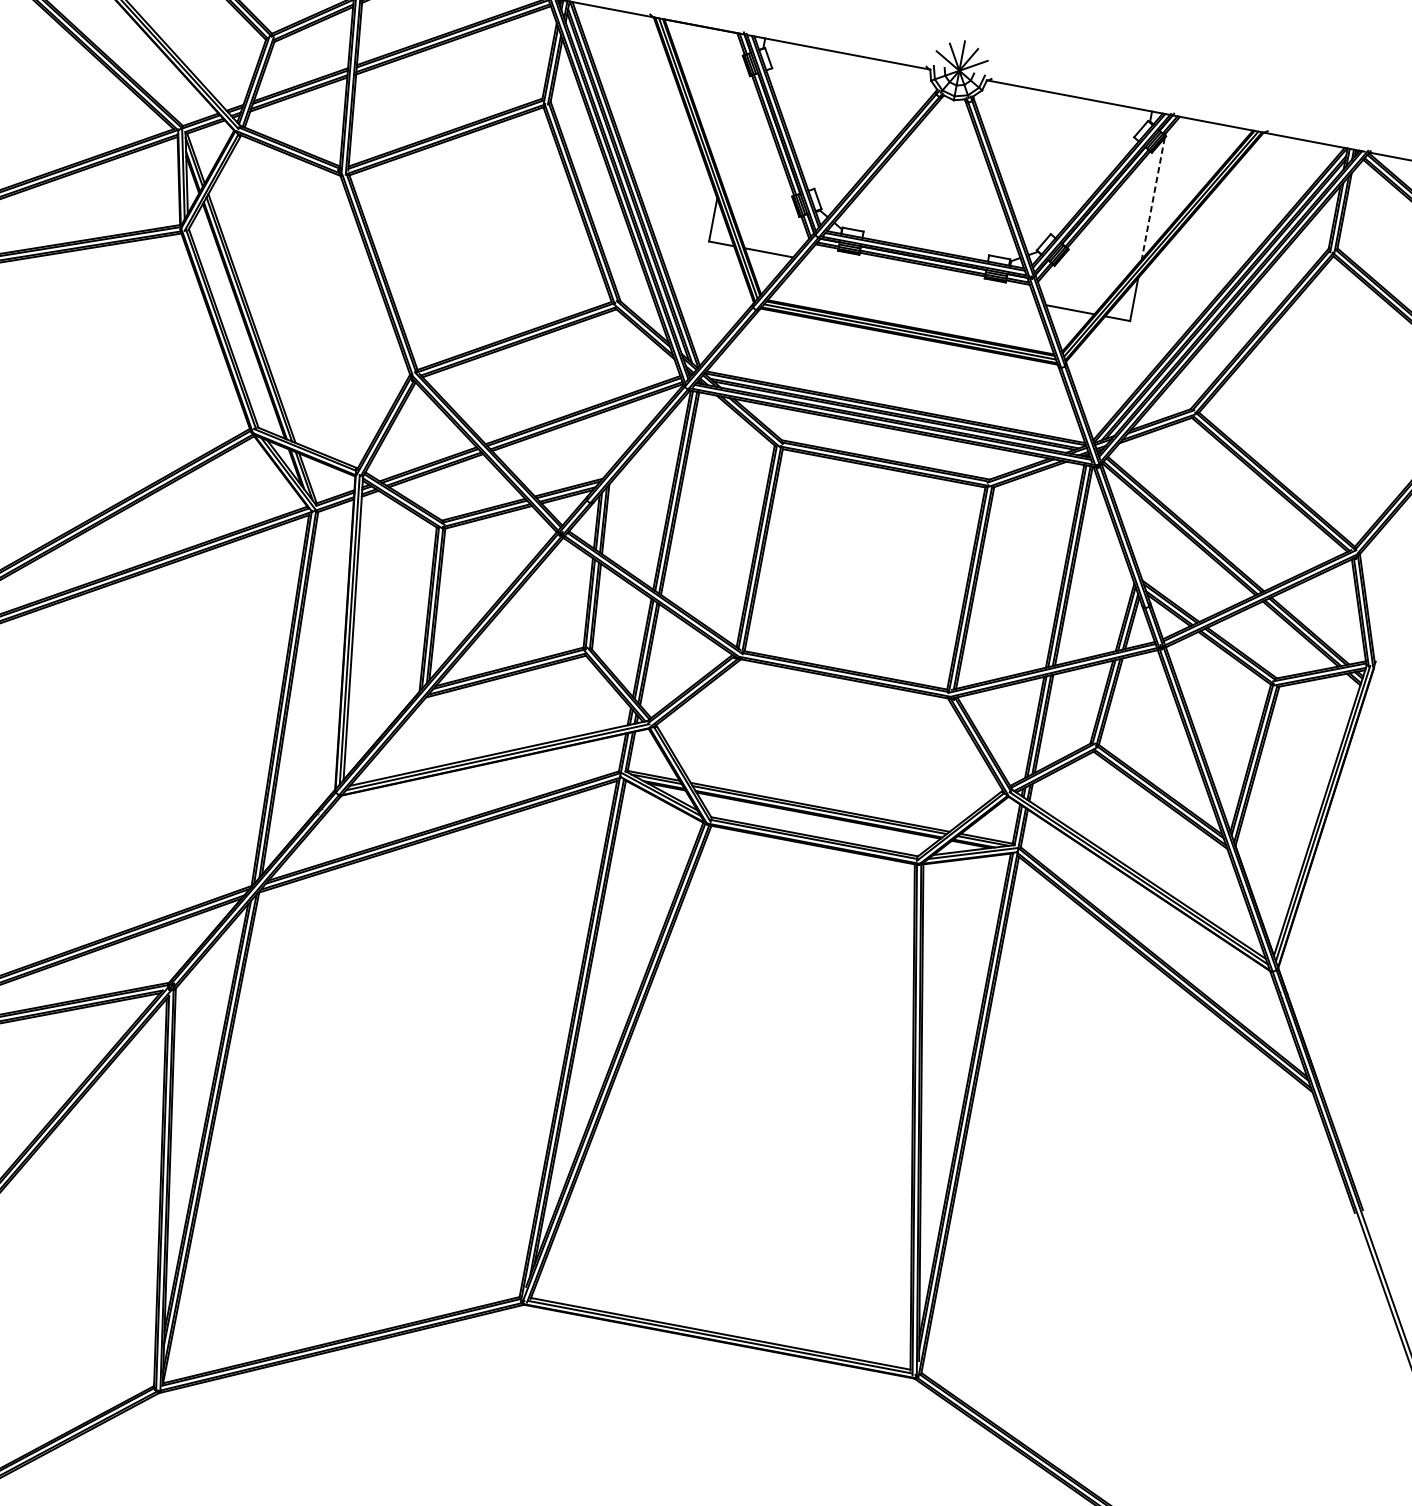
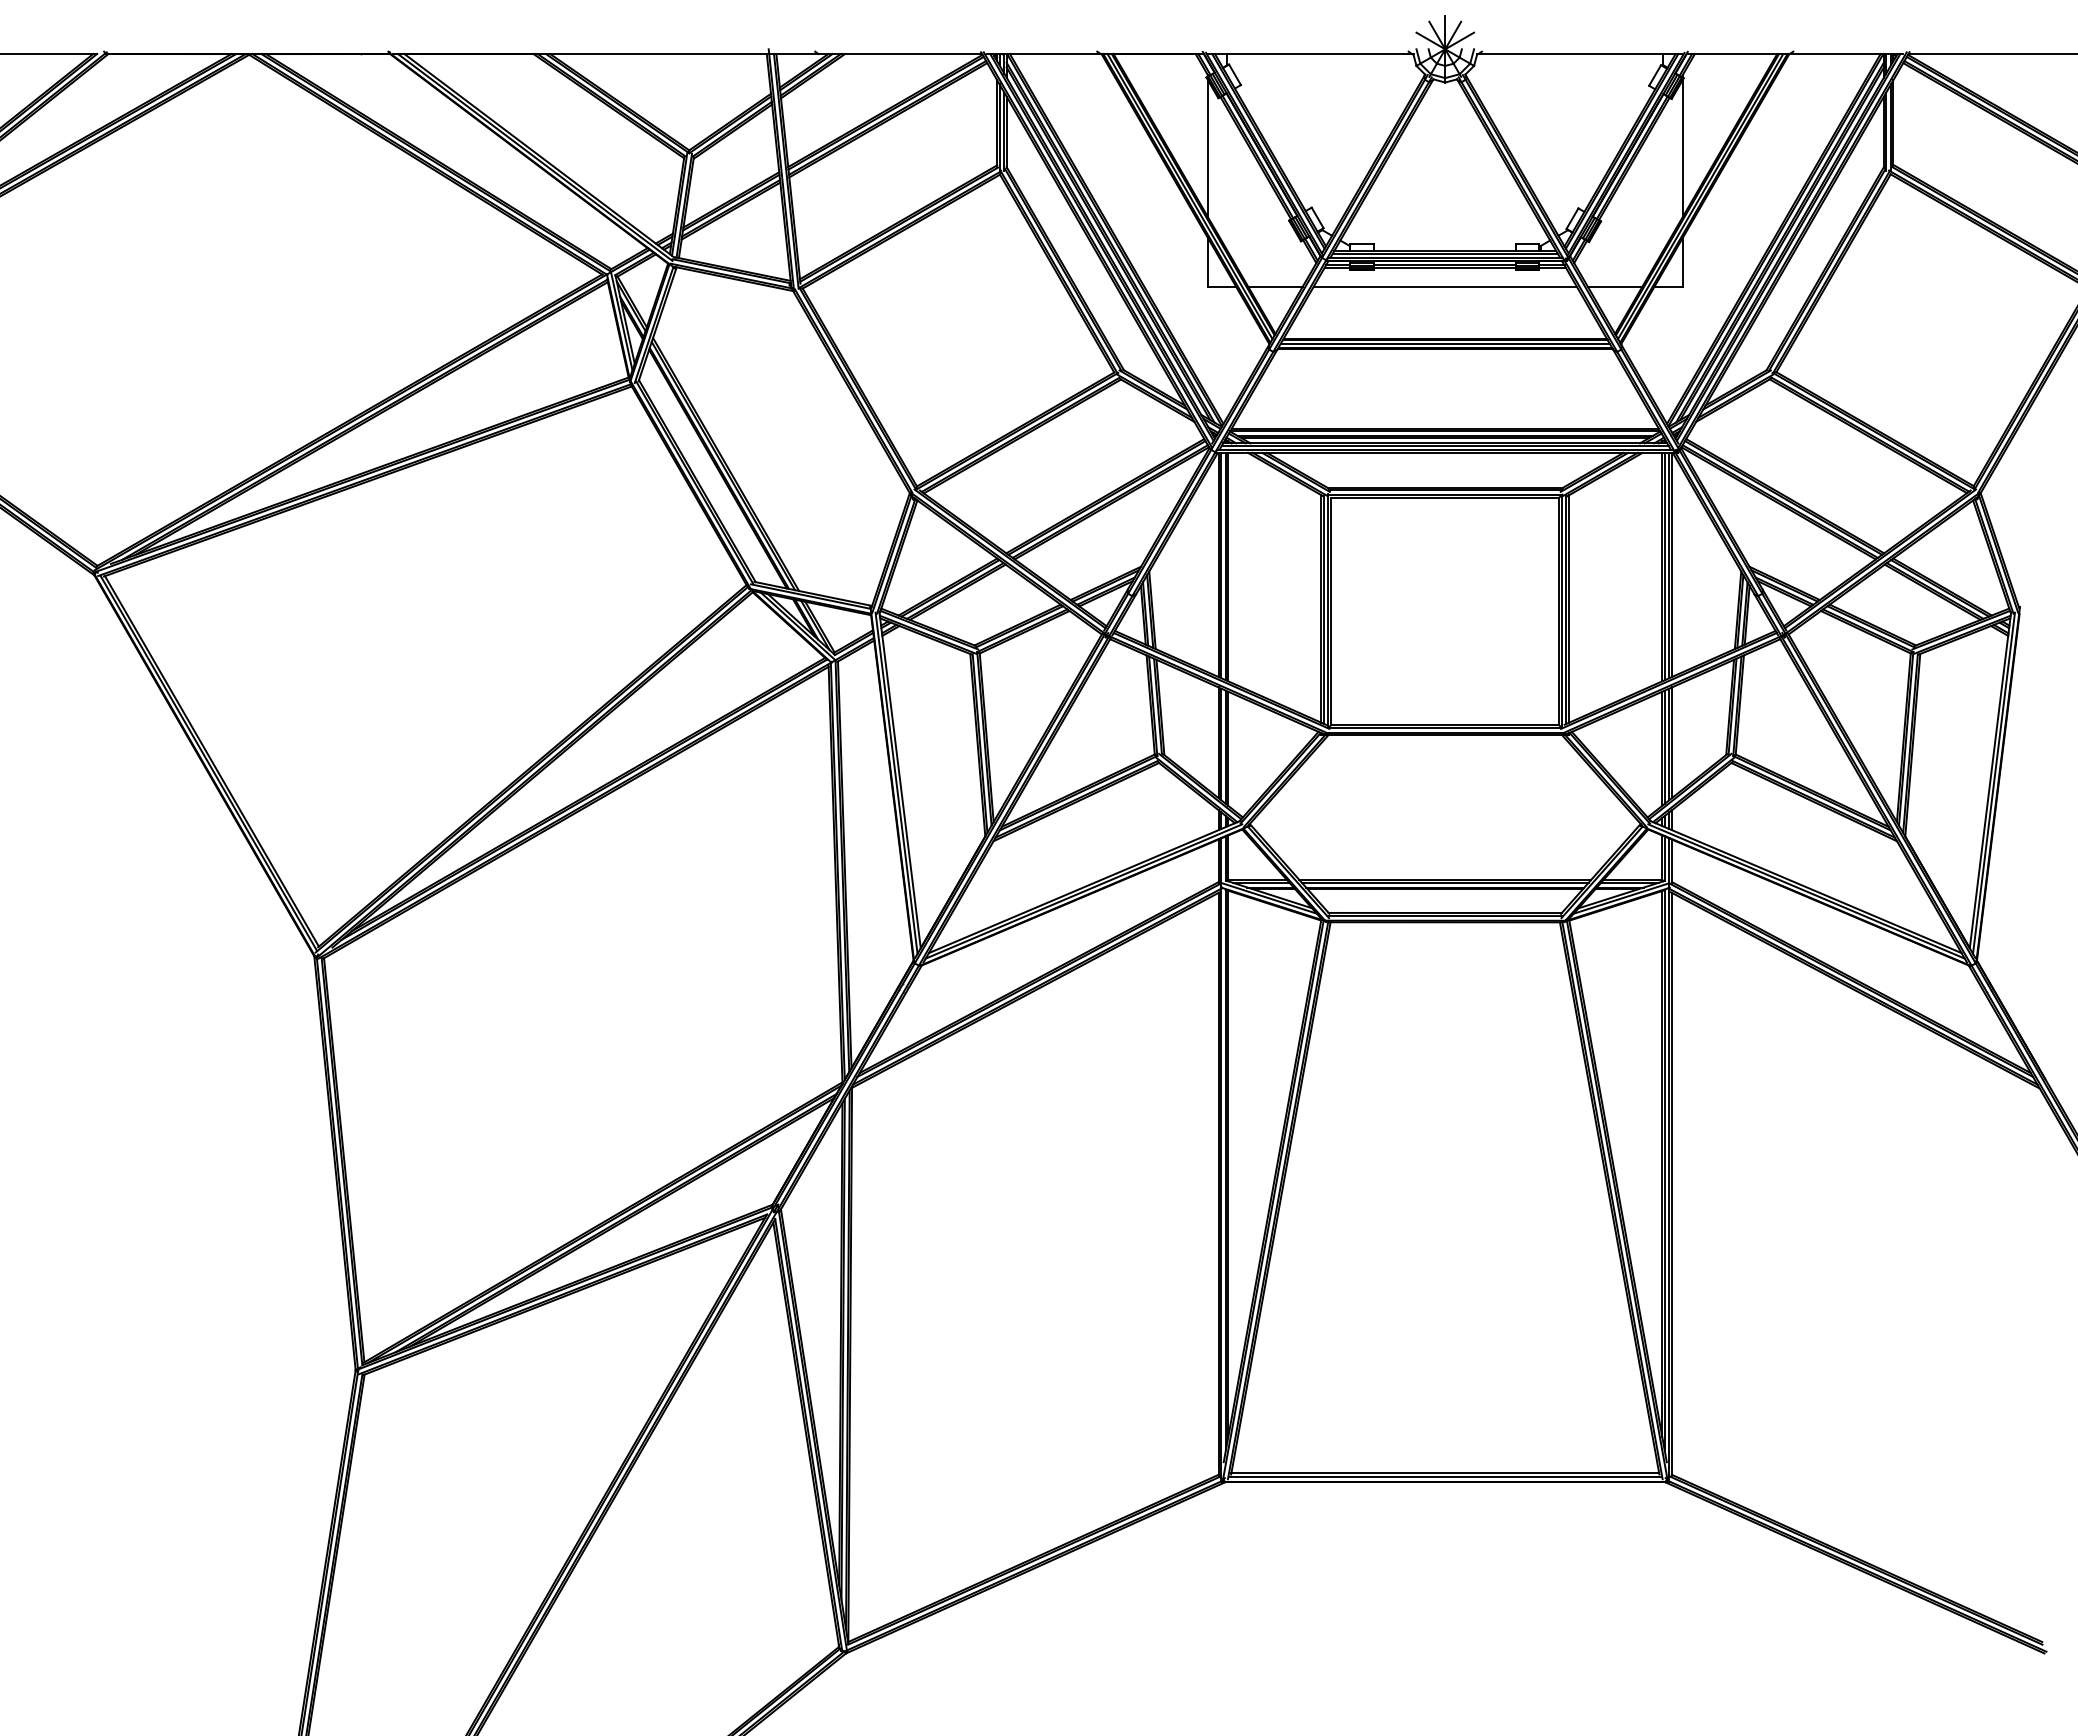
line: (731, 118) -> (1207, 148), added
line: (1153, 198) -> (1682, 148), dashed -> solid
line: (918, 281) -> (1444, 286), added

